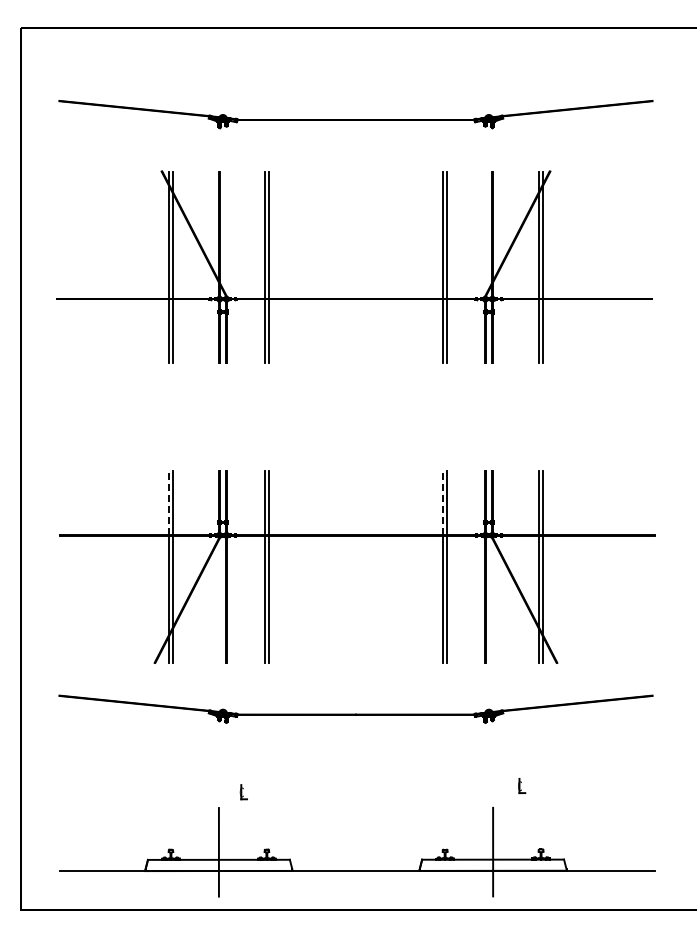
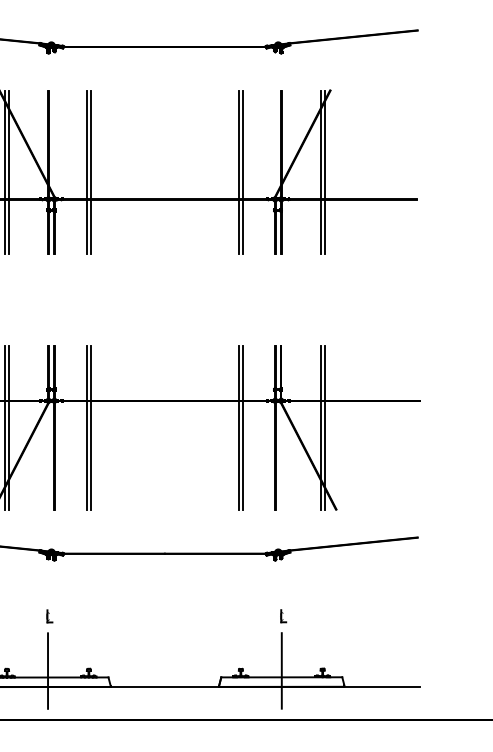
line: (168, 503) -> (4, 373), dashed -> solid
line: (442, 503) -> (238, 373), dashed -> solid
part: (522, 786) -> (283, 616), moved
part: (243, 792) -> (49, 616), moved

